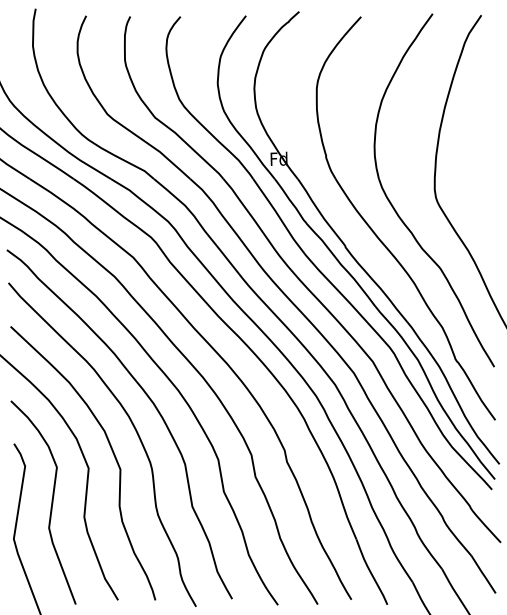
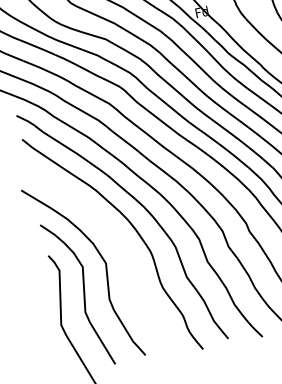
curve: (112, 453) -> (121, 249), removed

